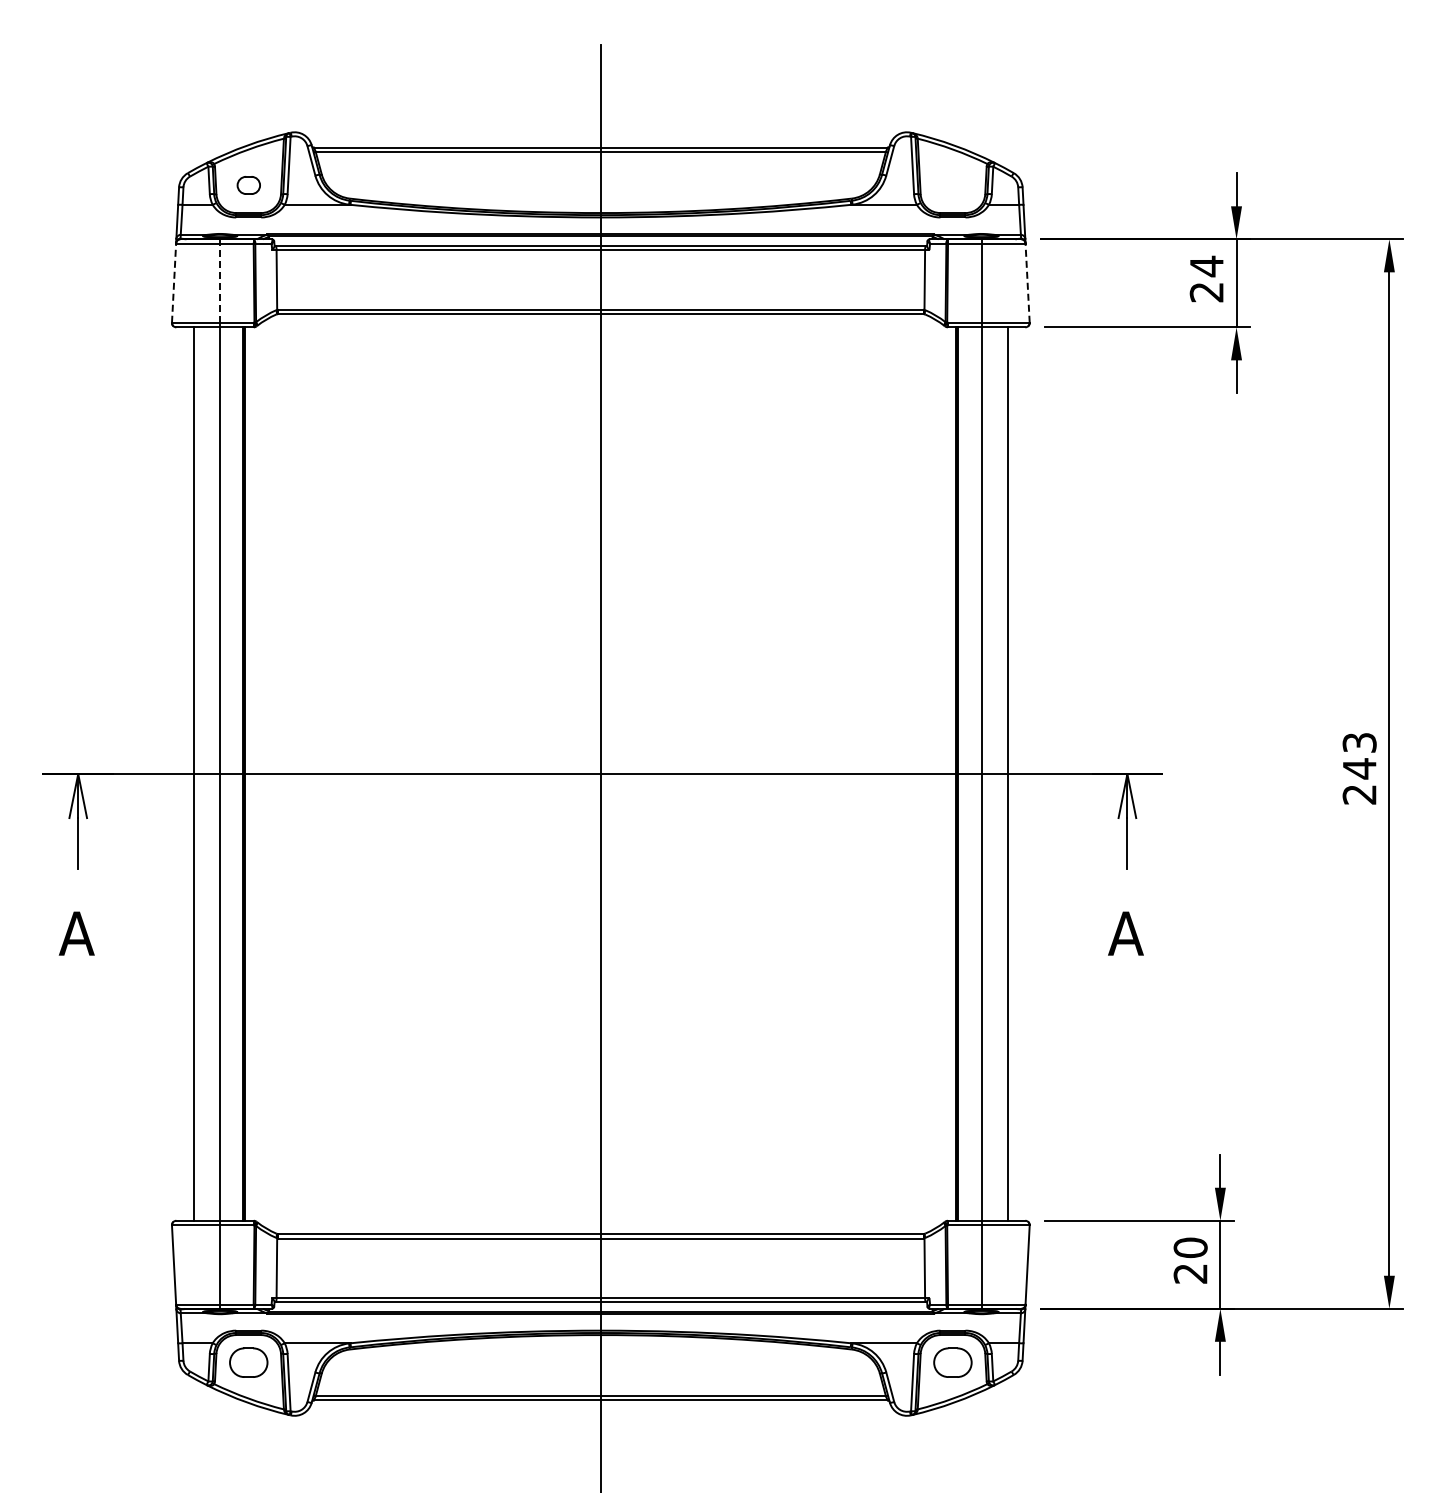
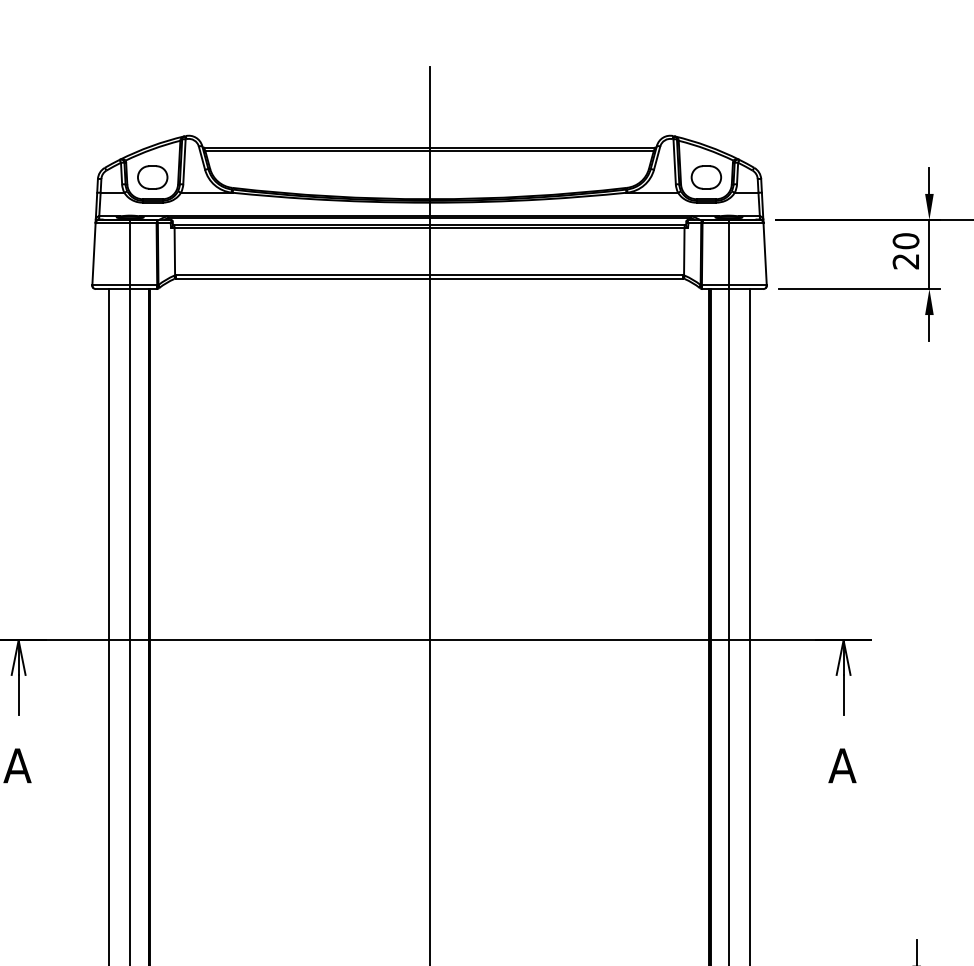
part: (248, 185) -> (152, 177), size x1.67
part: (952, 185) -> (706, 177), added
text: (1206, 266) -> (905, 241), 24 -> 20
line: (174, 283) -> (94, 254), dashed -> solid
line: (220, 283) -> (130, 254), dashed -> solid
line: (1027, 283) -> (765, 254), dashed -> solid

